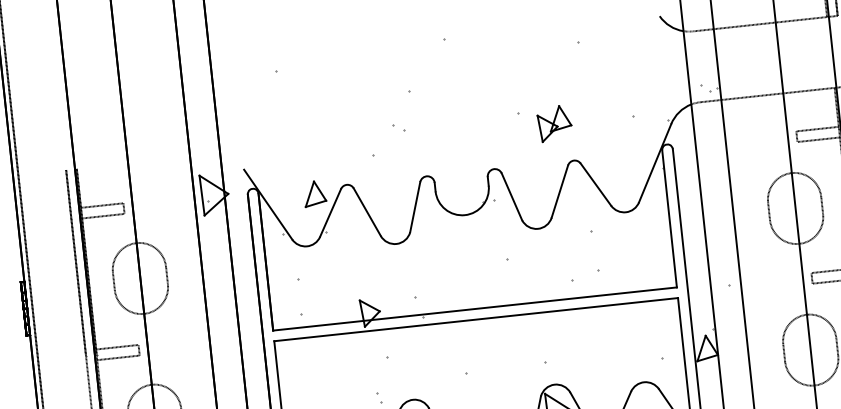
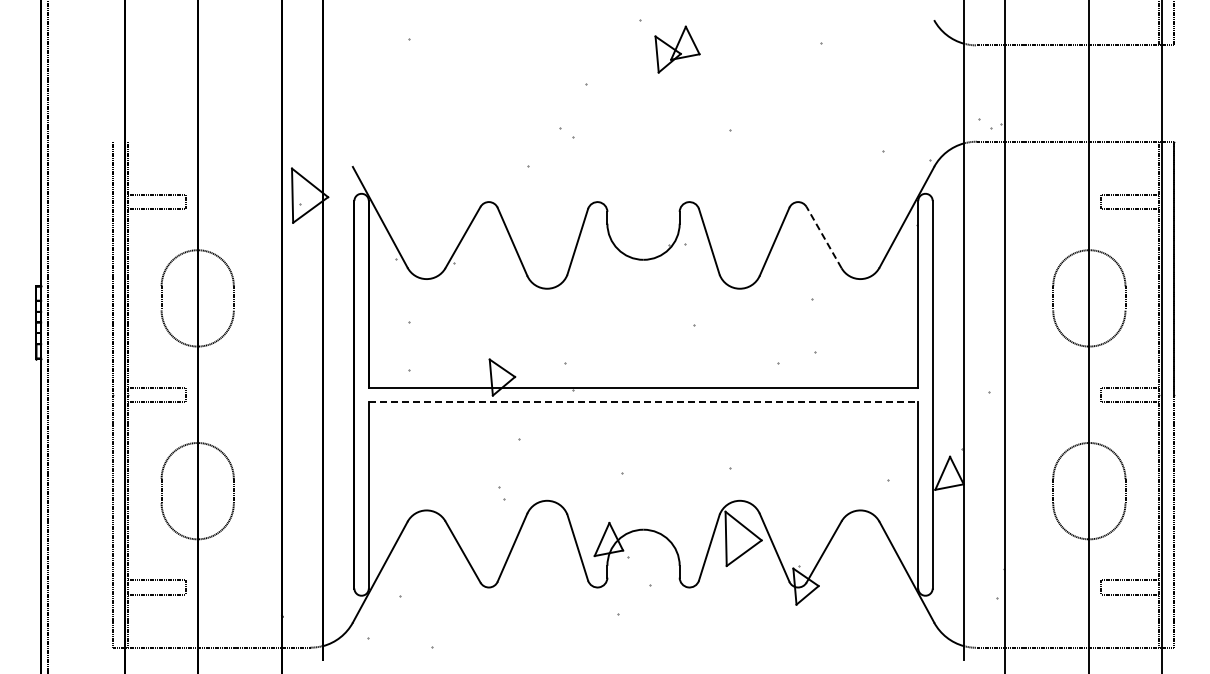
part: (554, 123) -> (677, 49), moved
line: (595, 184) -> (823, 237), solid -> dashed
part: (314, 193) -> (444, 208), removed
line: (476, 319) -> (643, 402), solid -> dashed

